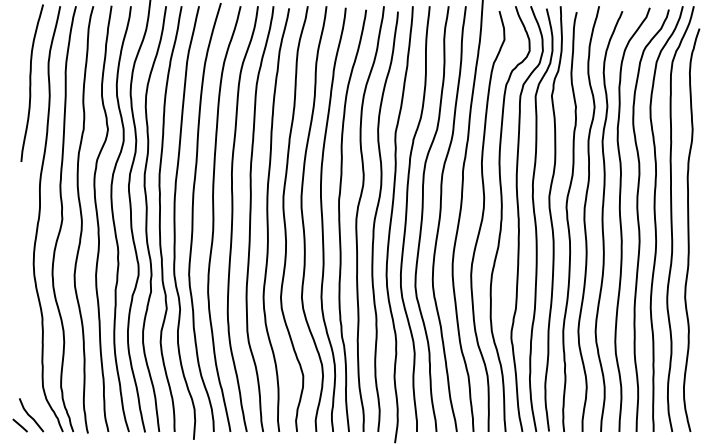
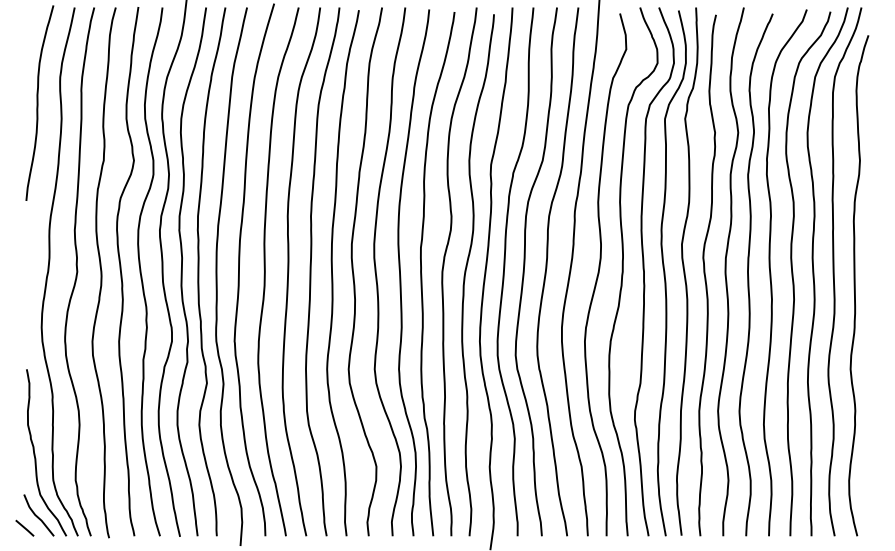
curve: (28, 365) -> (35, 453), added

